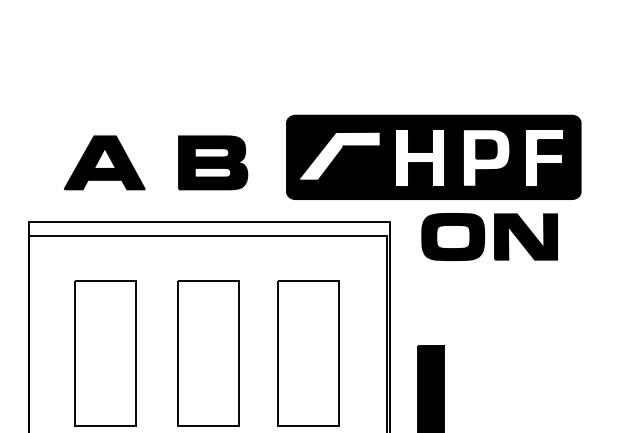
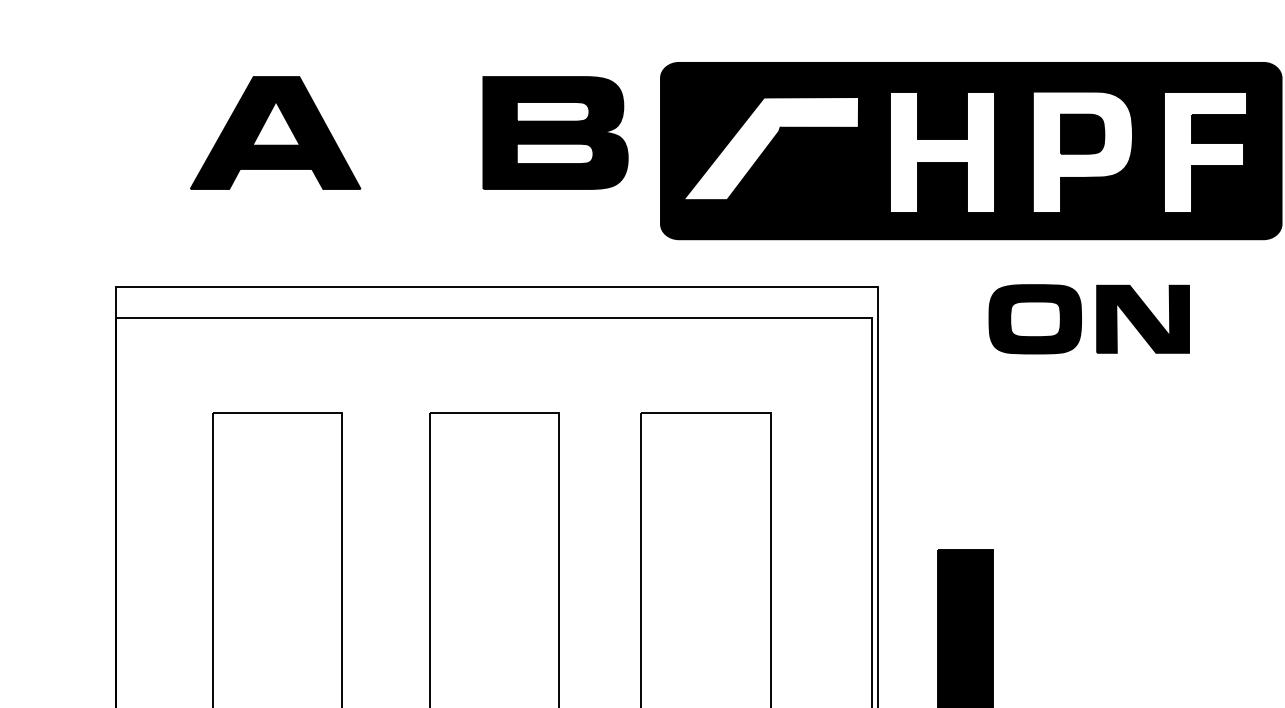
part: (104, 162) -> (275, 132), moved
part: (213, 162) -> (556, 132), moved
part: (489, 236) -> (1088, 318), size x0.7

